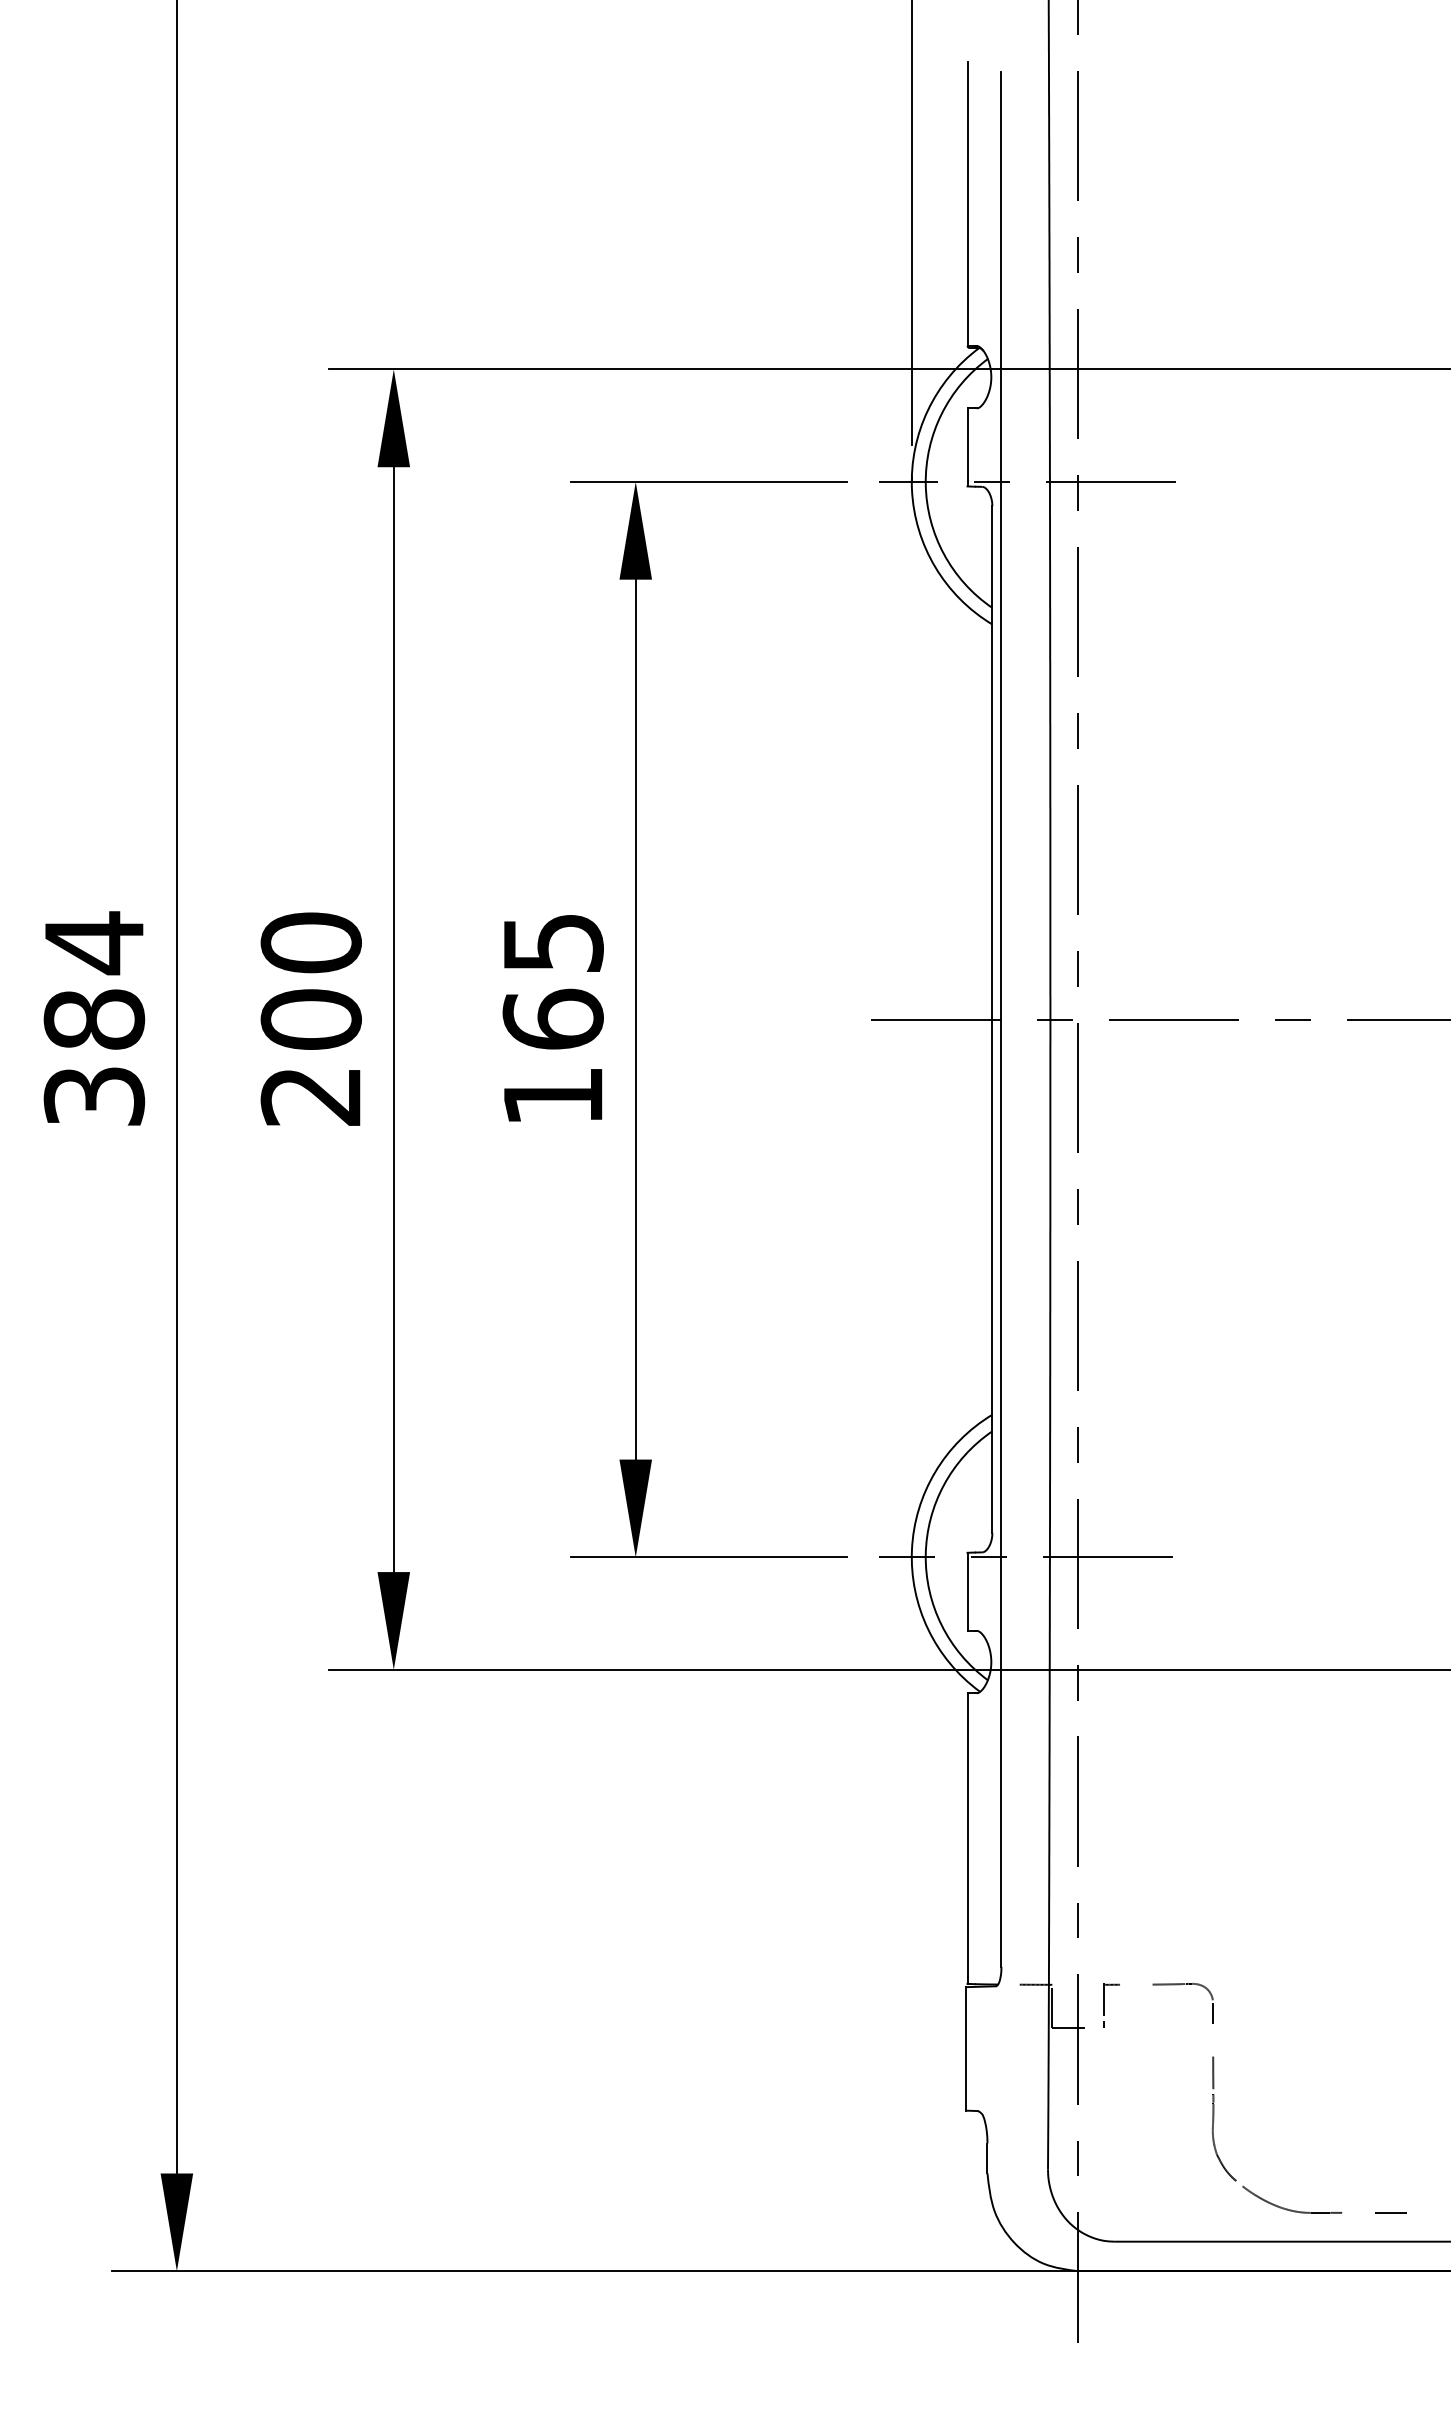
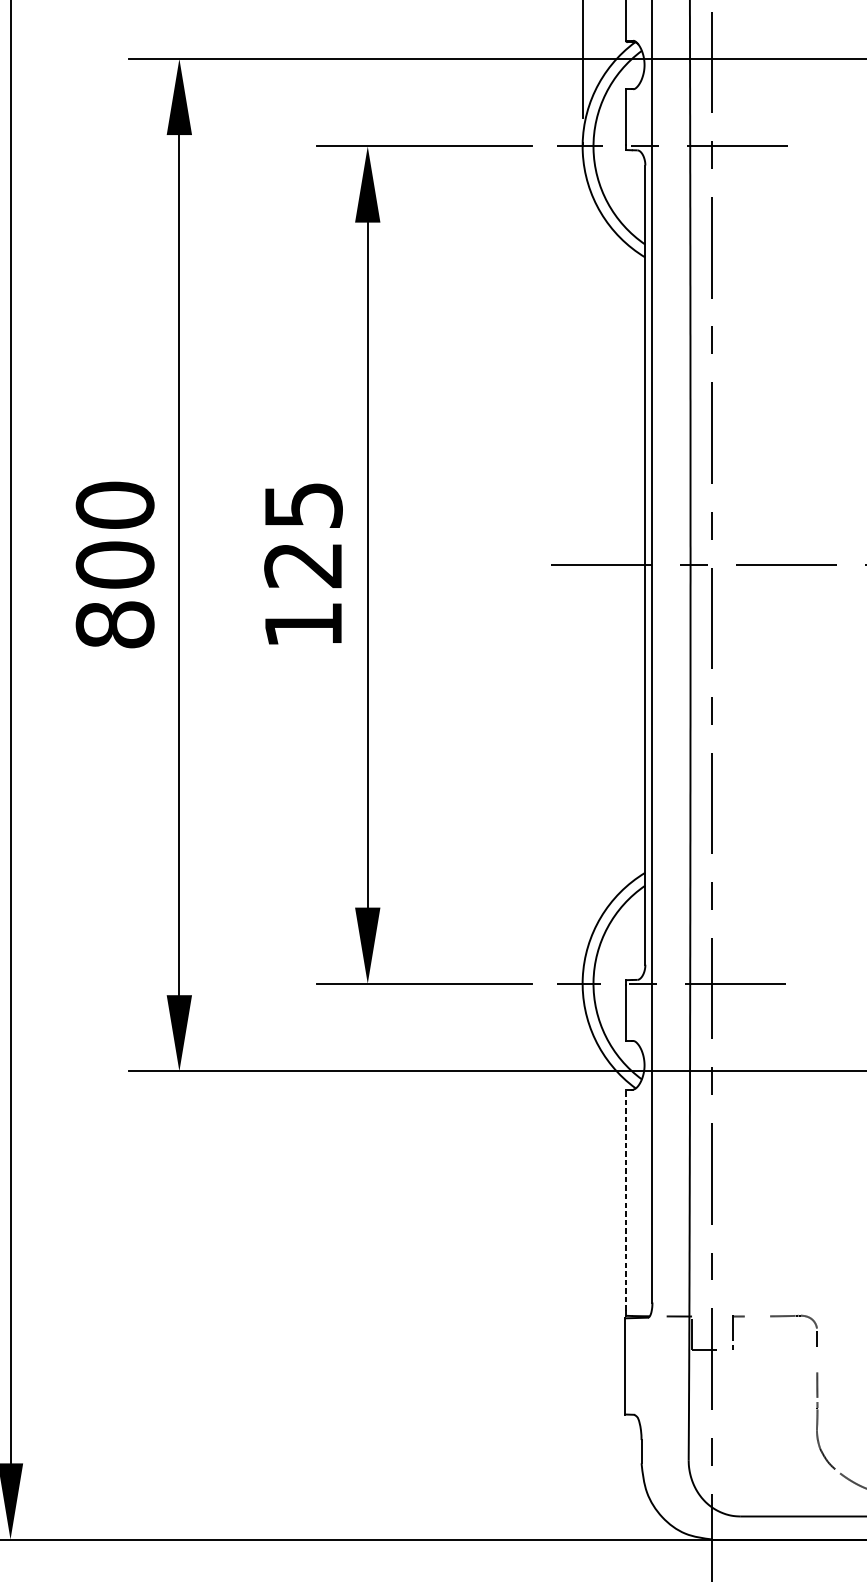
text: (552, 1018) -> (302, 564), 165 -> 125
text: (310, 1096) -> (114, 624), 200 -> 800
line: (967, 1834) -> (626, 1199), solid -> dashed

